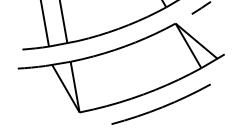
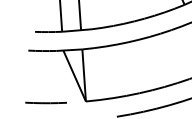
line: (40, 117) -> (45, 102), added

